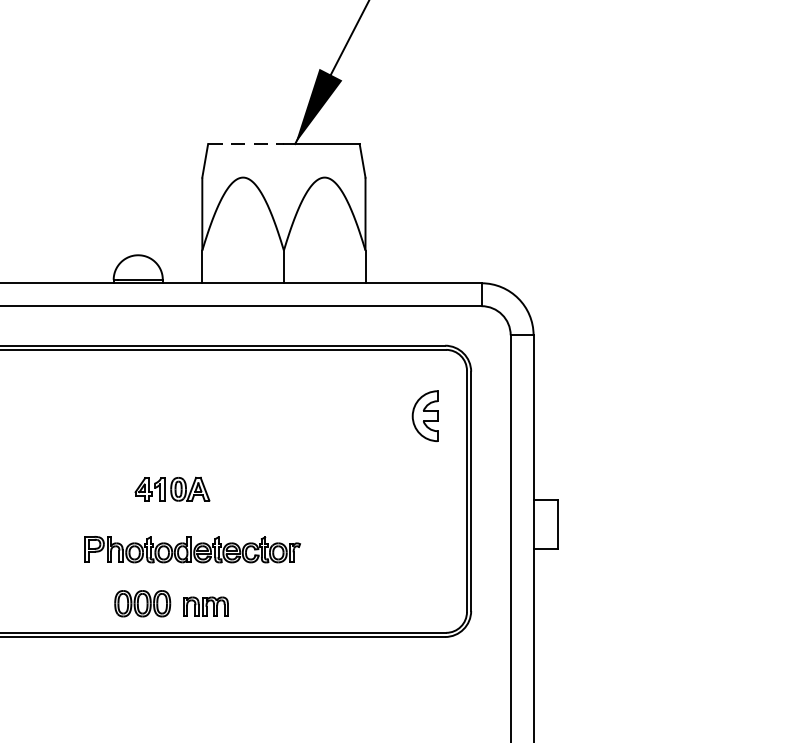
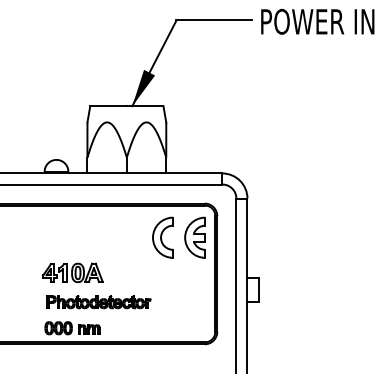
line: (247, 144) -> (109, 106), dashed -> solid
part: (357, 415) -> (162, 237), added
part: (423, 415) -> (194, 237), size x1.67
part: (171, 488) -> (72, 272), size x1.67
part: (192, 550) -> (98, 302), moved

